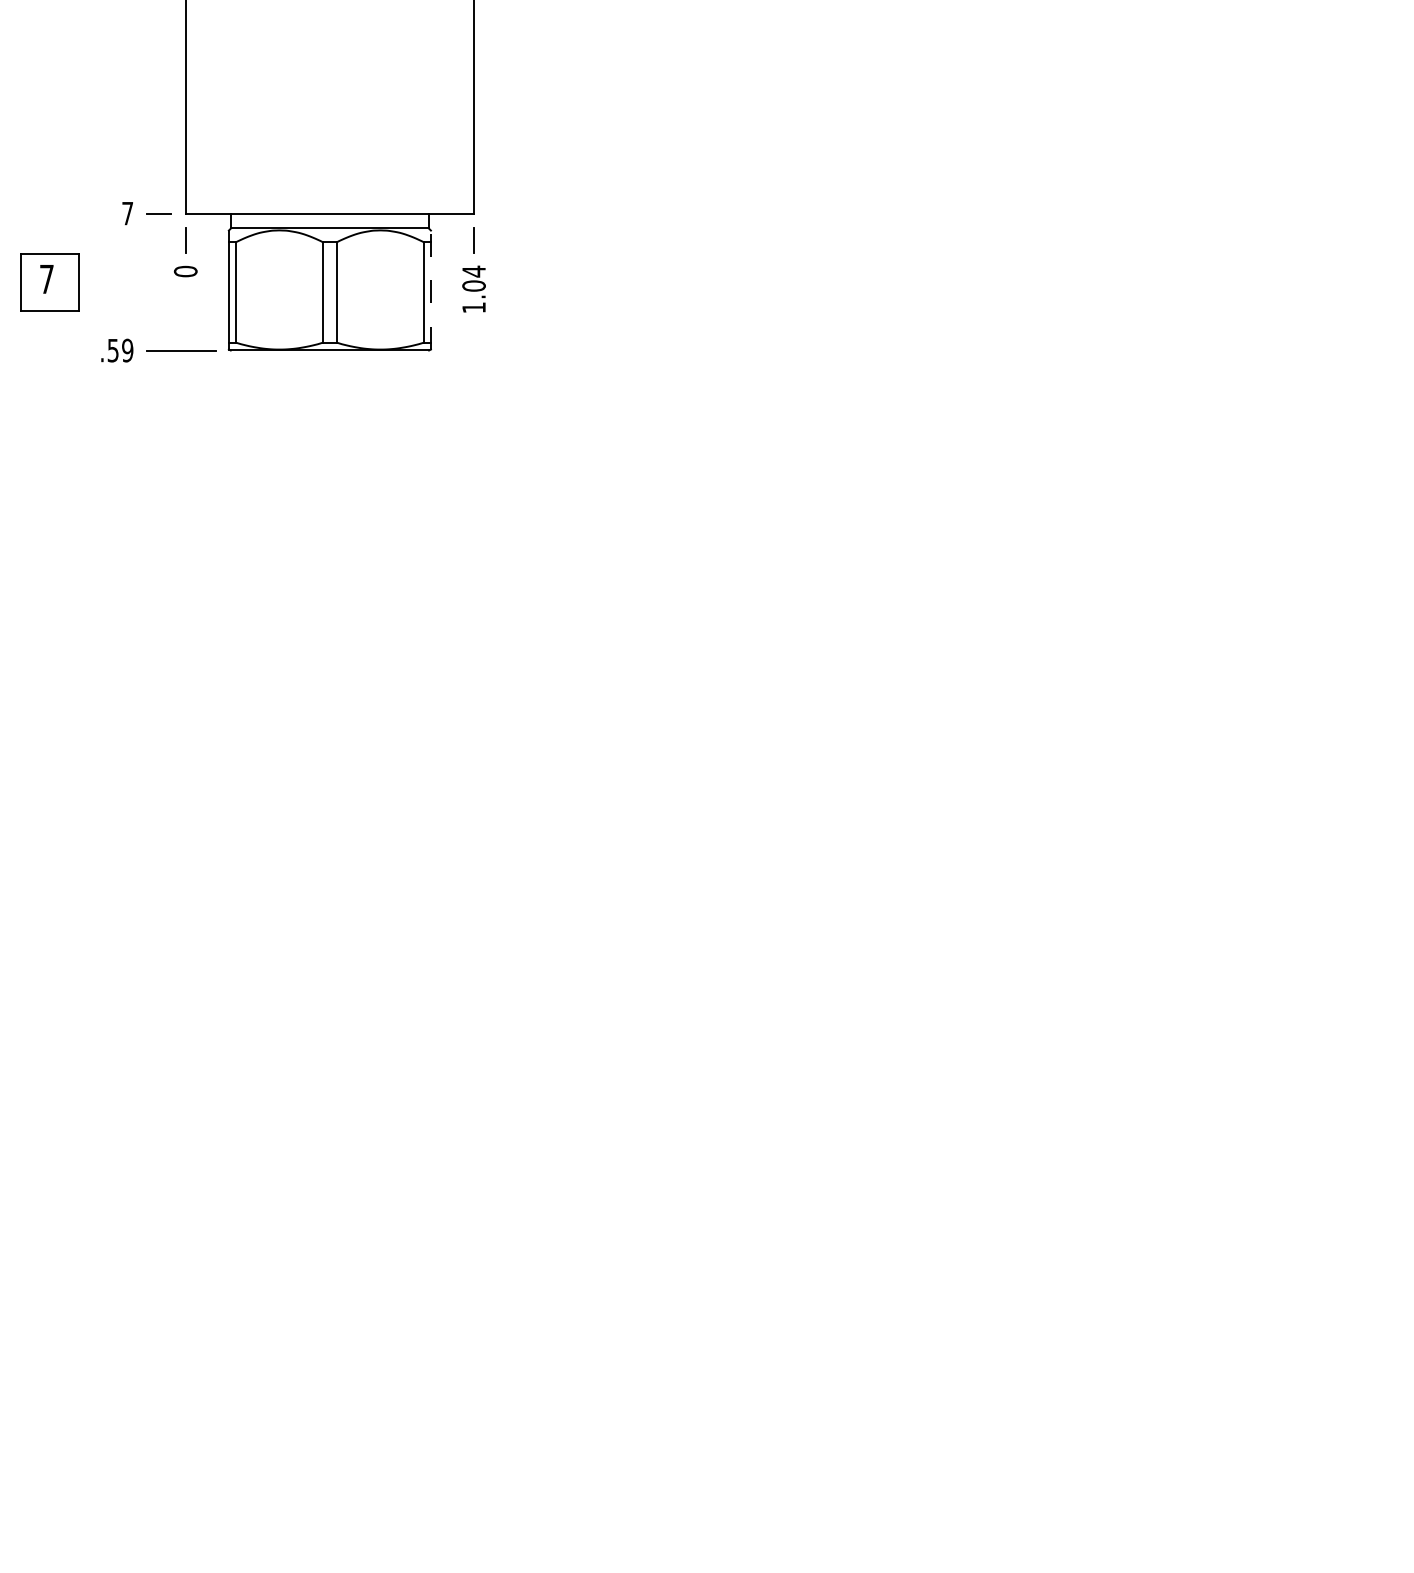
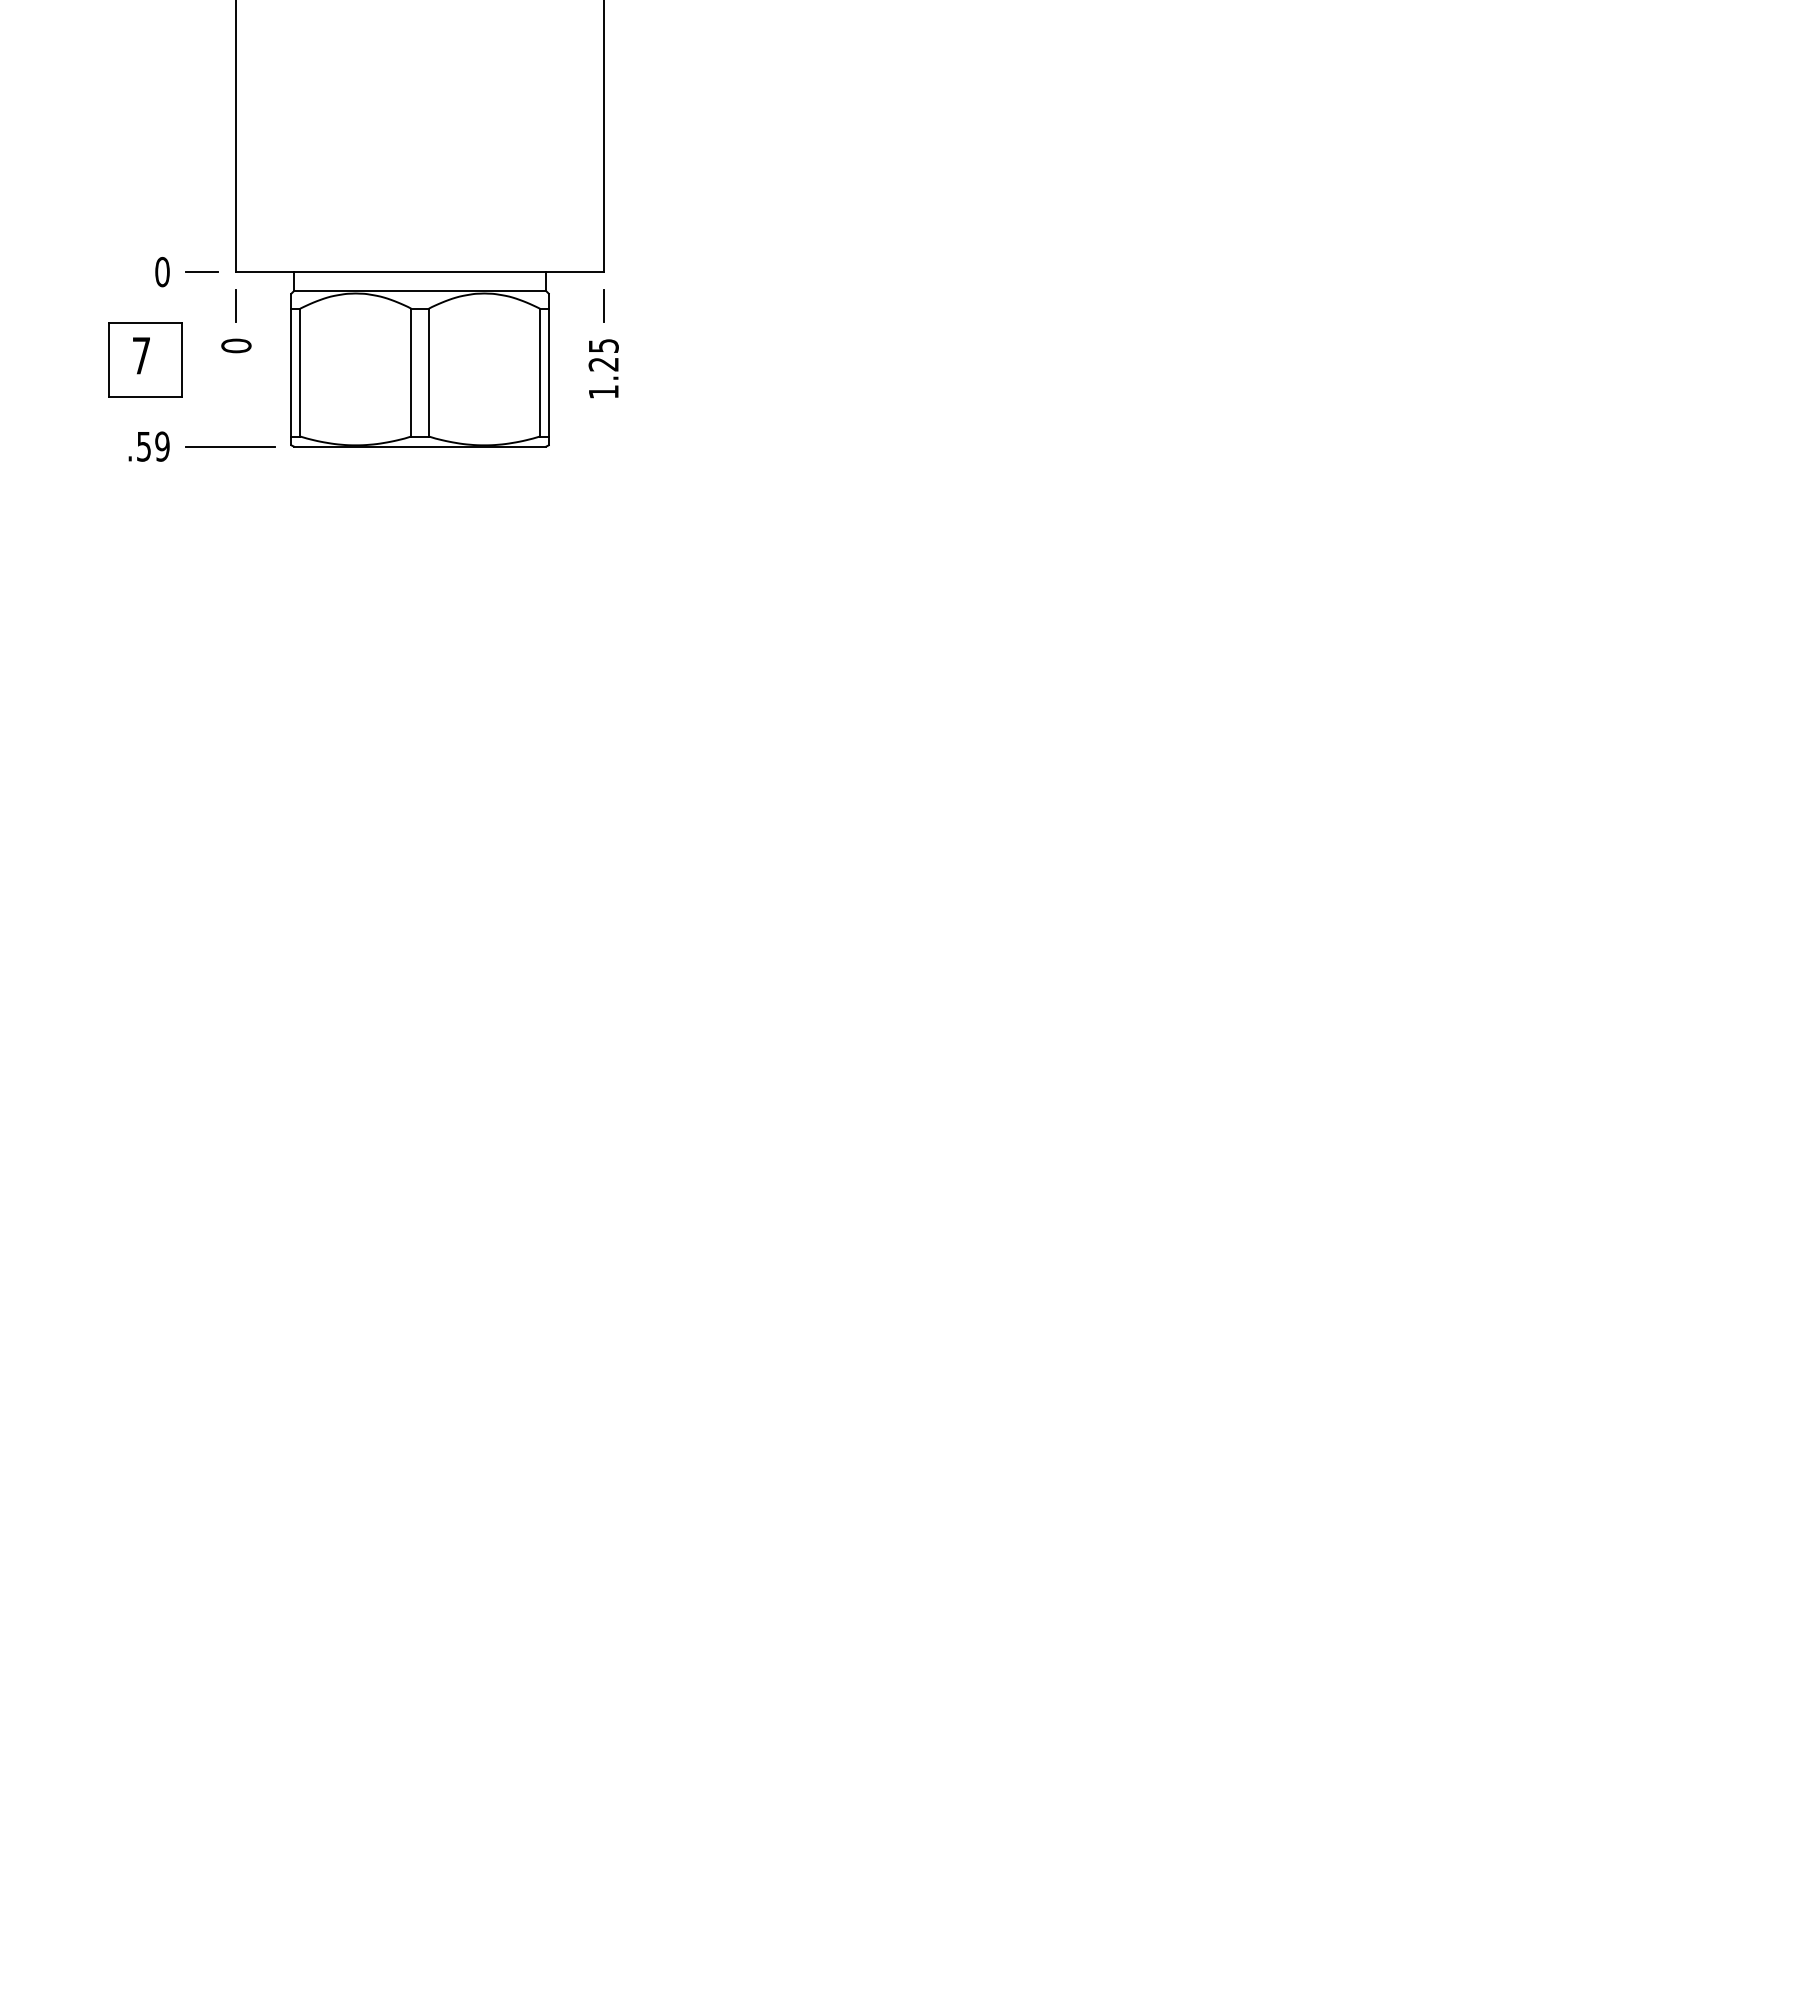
text: (127, 213) -> (162, 271), 7 -> 0
text: (473, 278) -> (603, 354), 1.04 -> 1.25
part: (50, 282) -> (145, 359), moved
line: (430, 290) -> (548, 369), dashed -> solid

